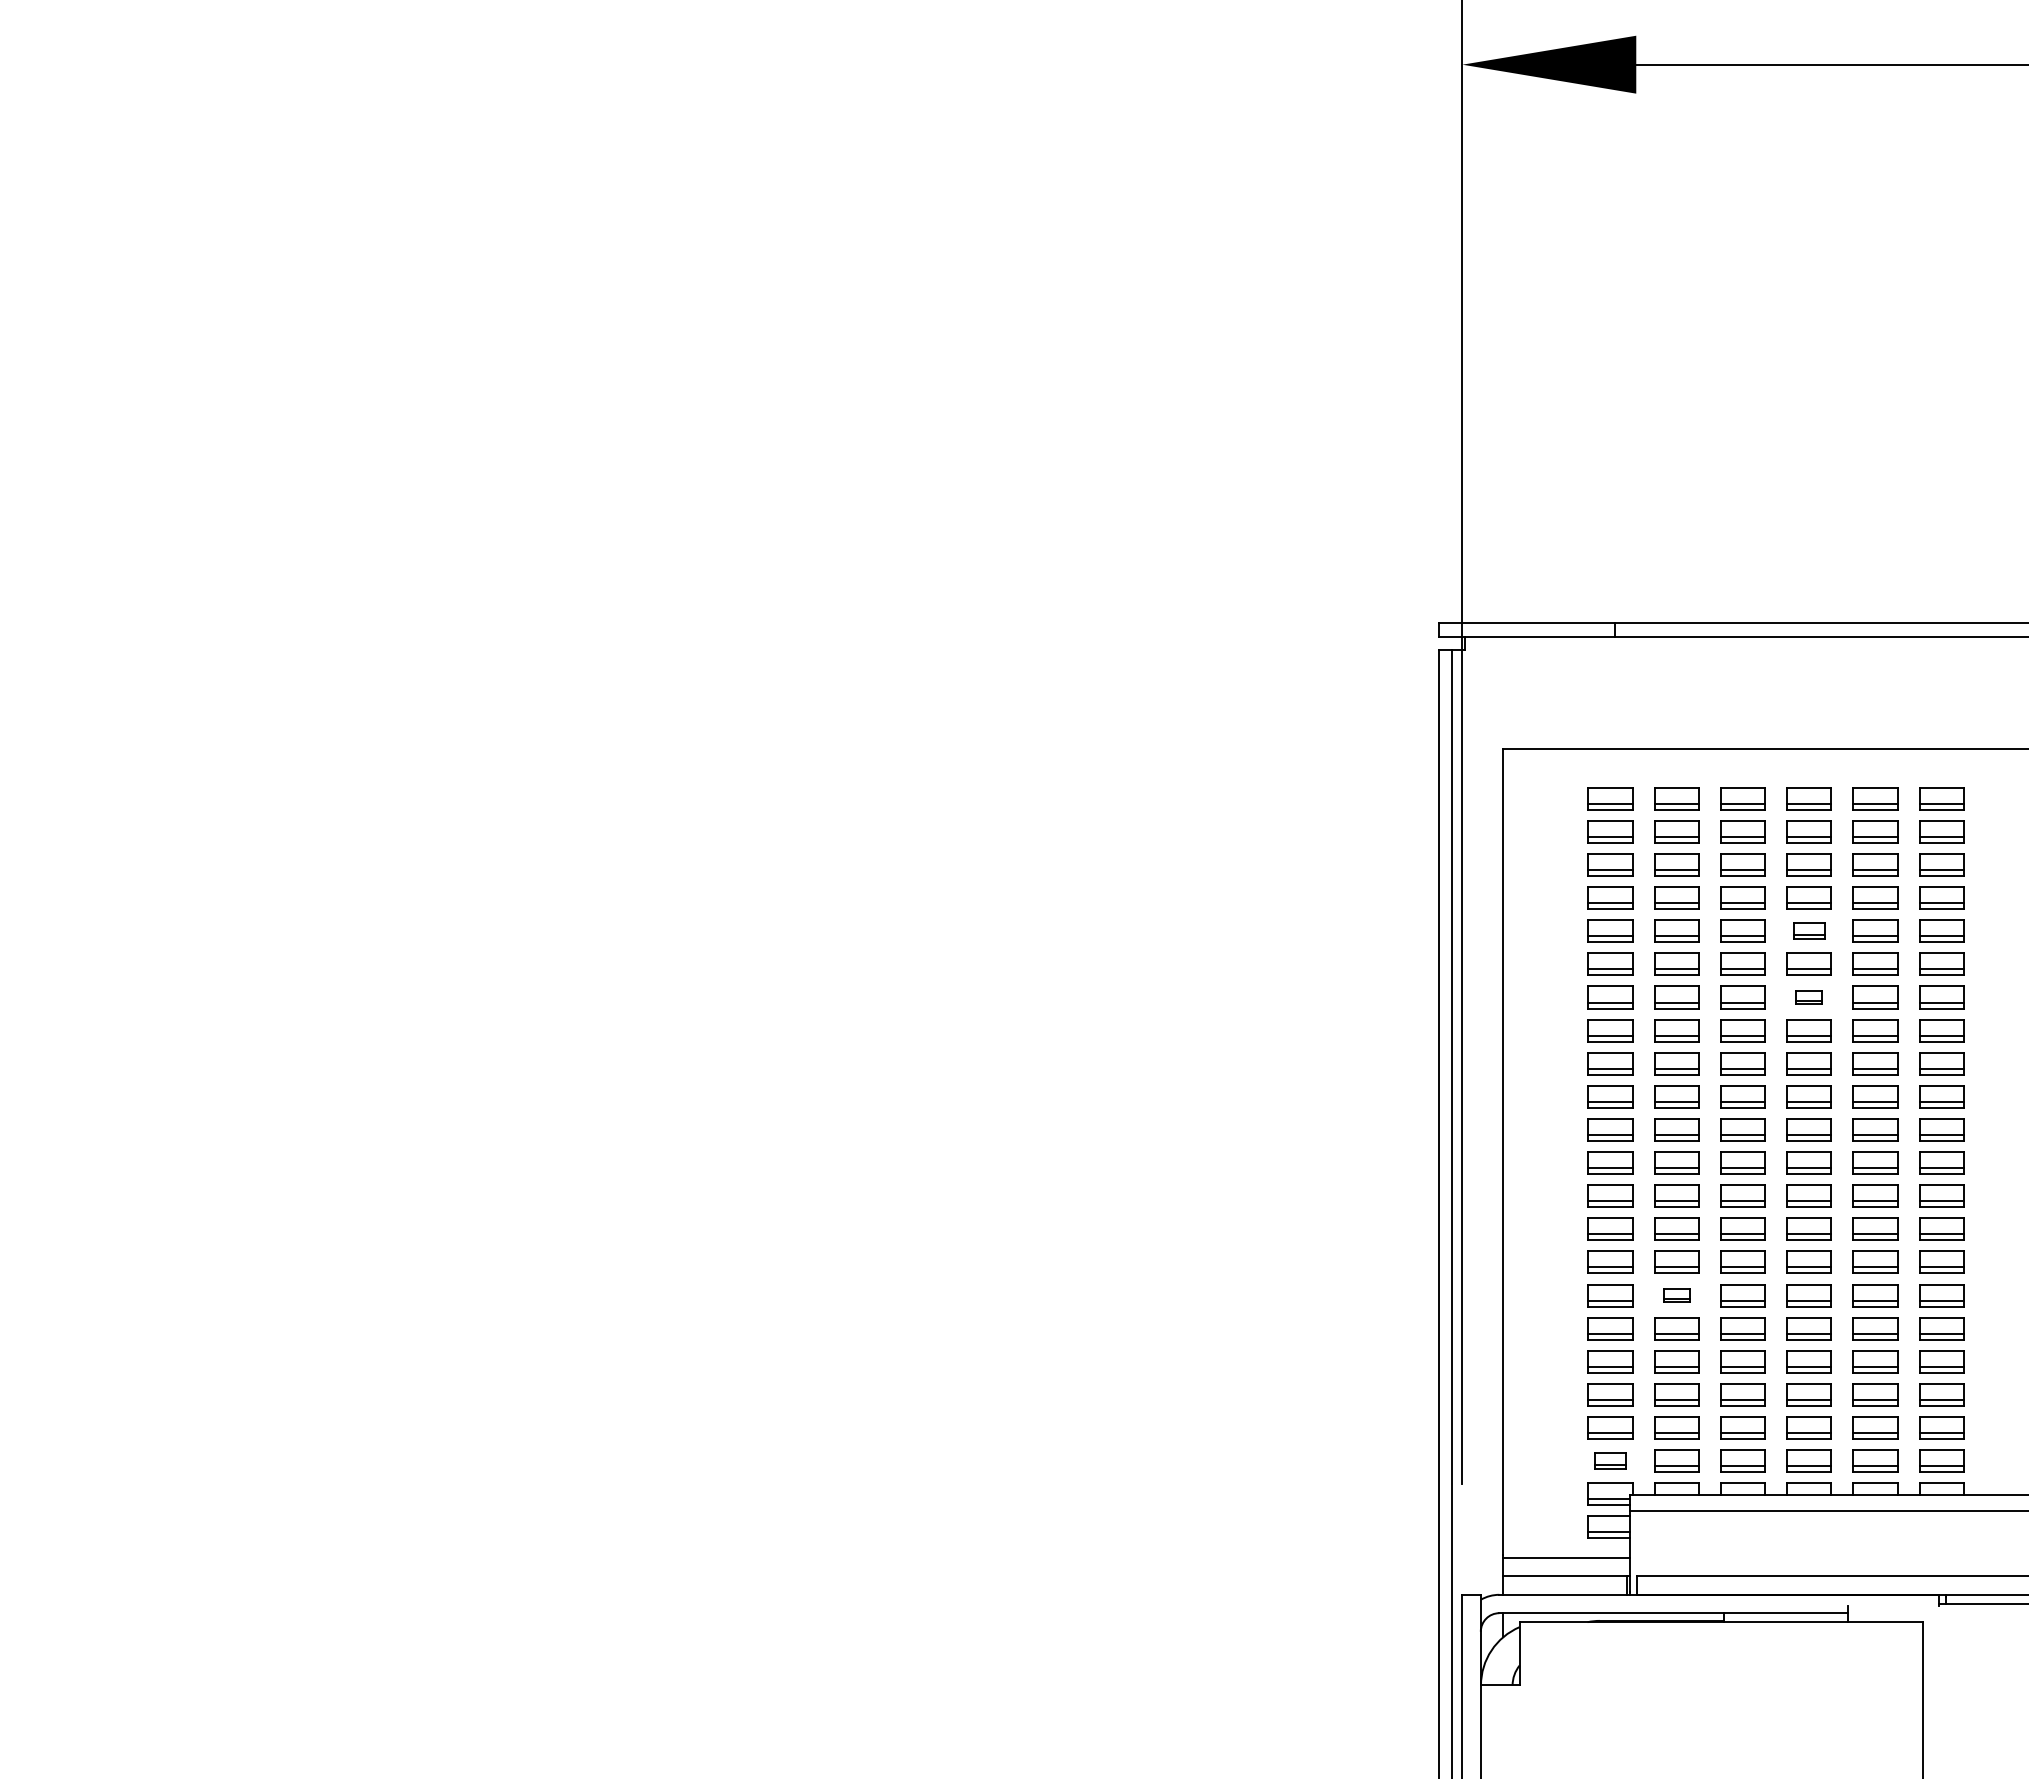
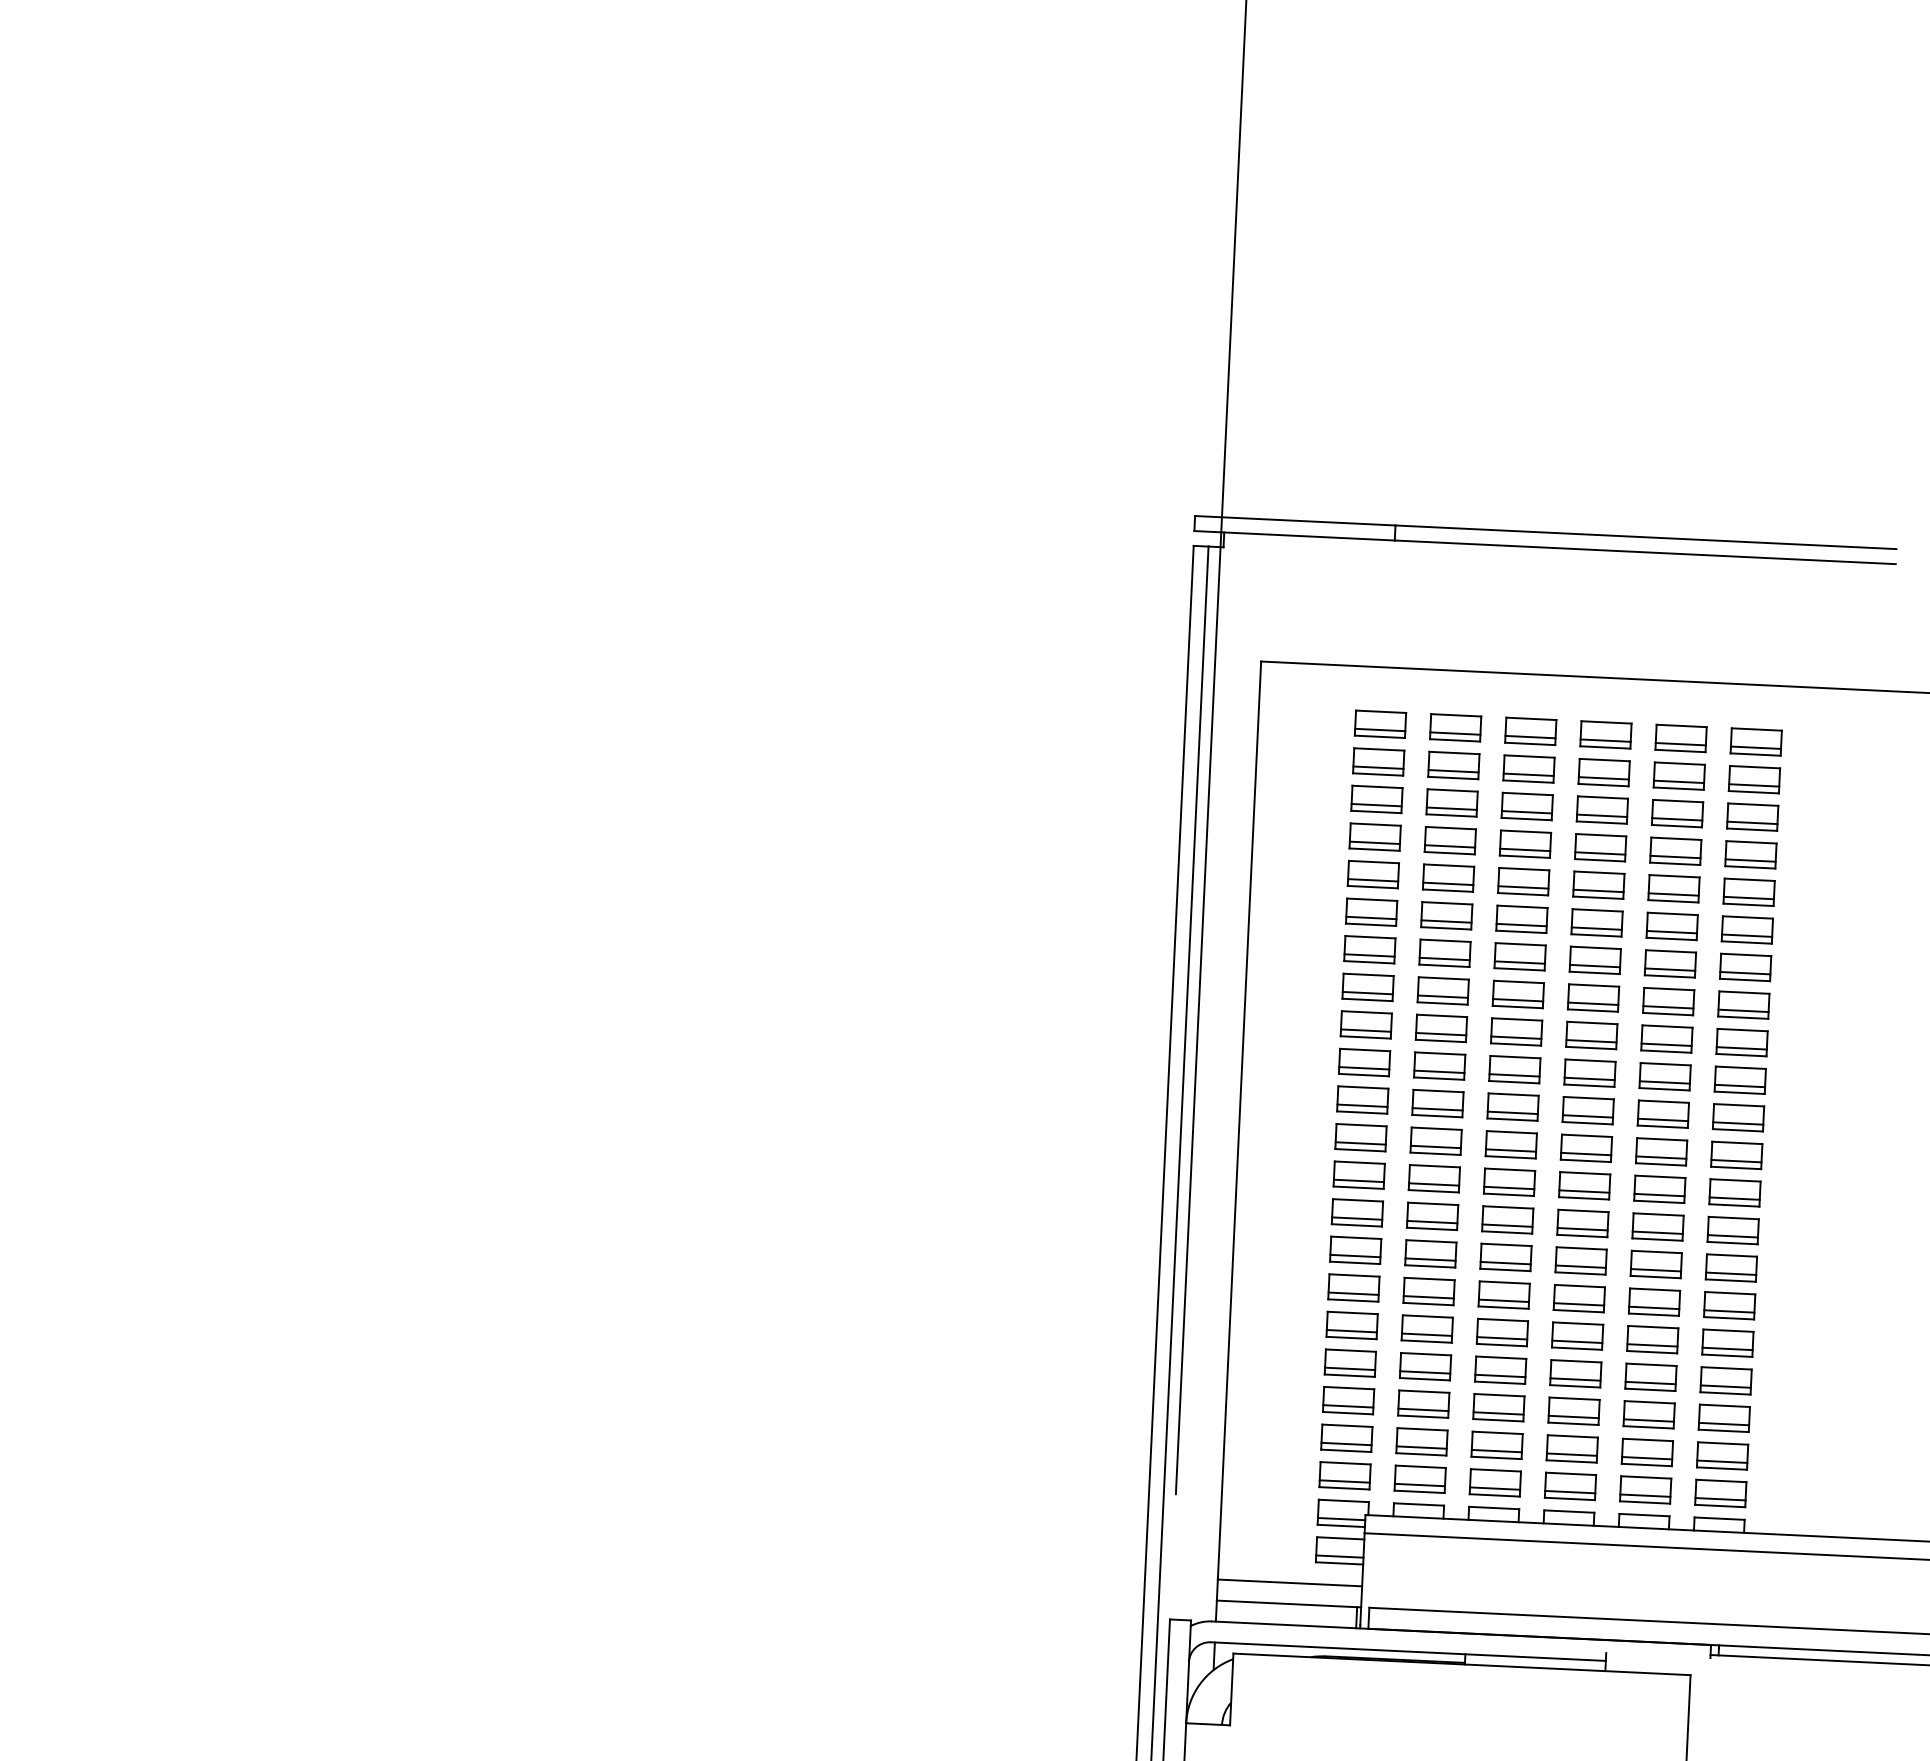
part: (1808, 930) -> (1598, 884), size x1.43
part: (1808, 997) -> (1594, 960), size x1.67
part: (1676, 1295) -> (1428, 1291), size x1.67
part: (1610, 1460) -> (1345, 1475), size x1.43

